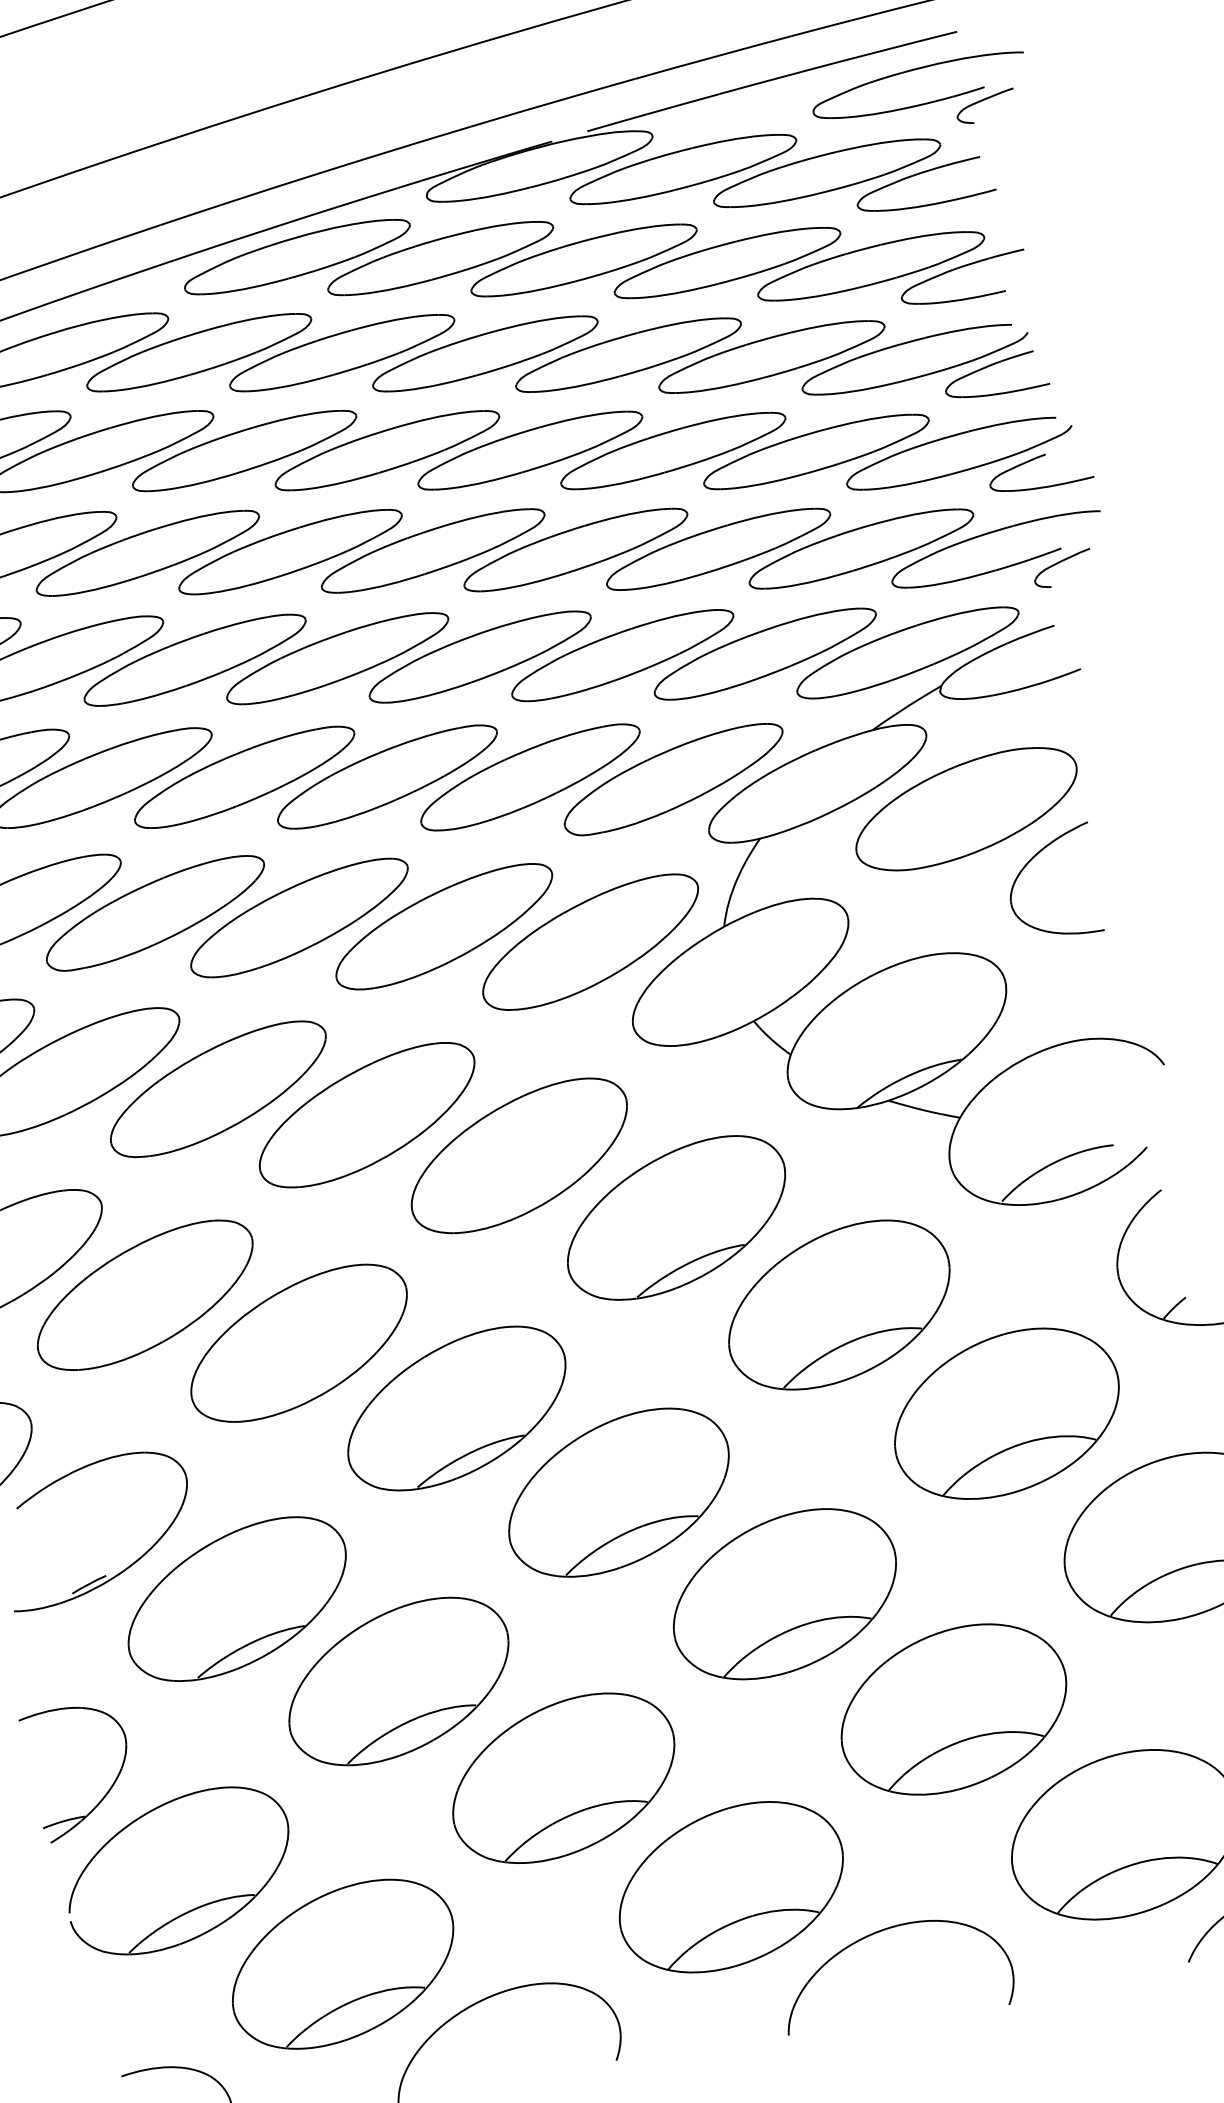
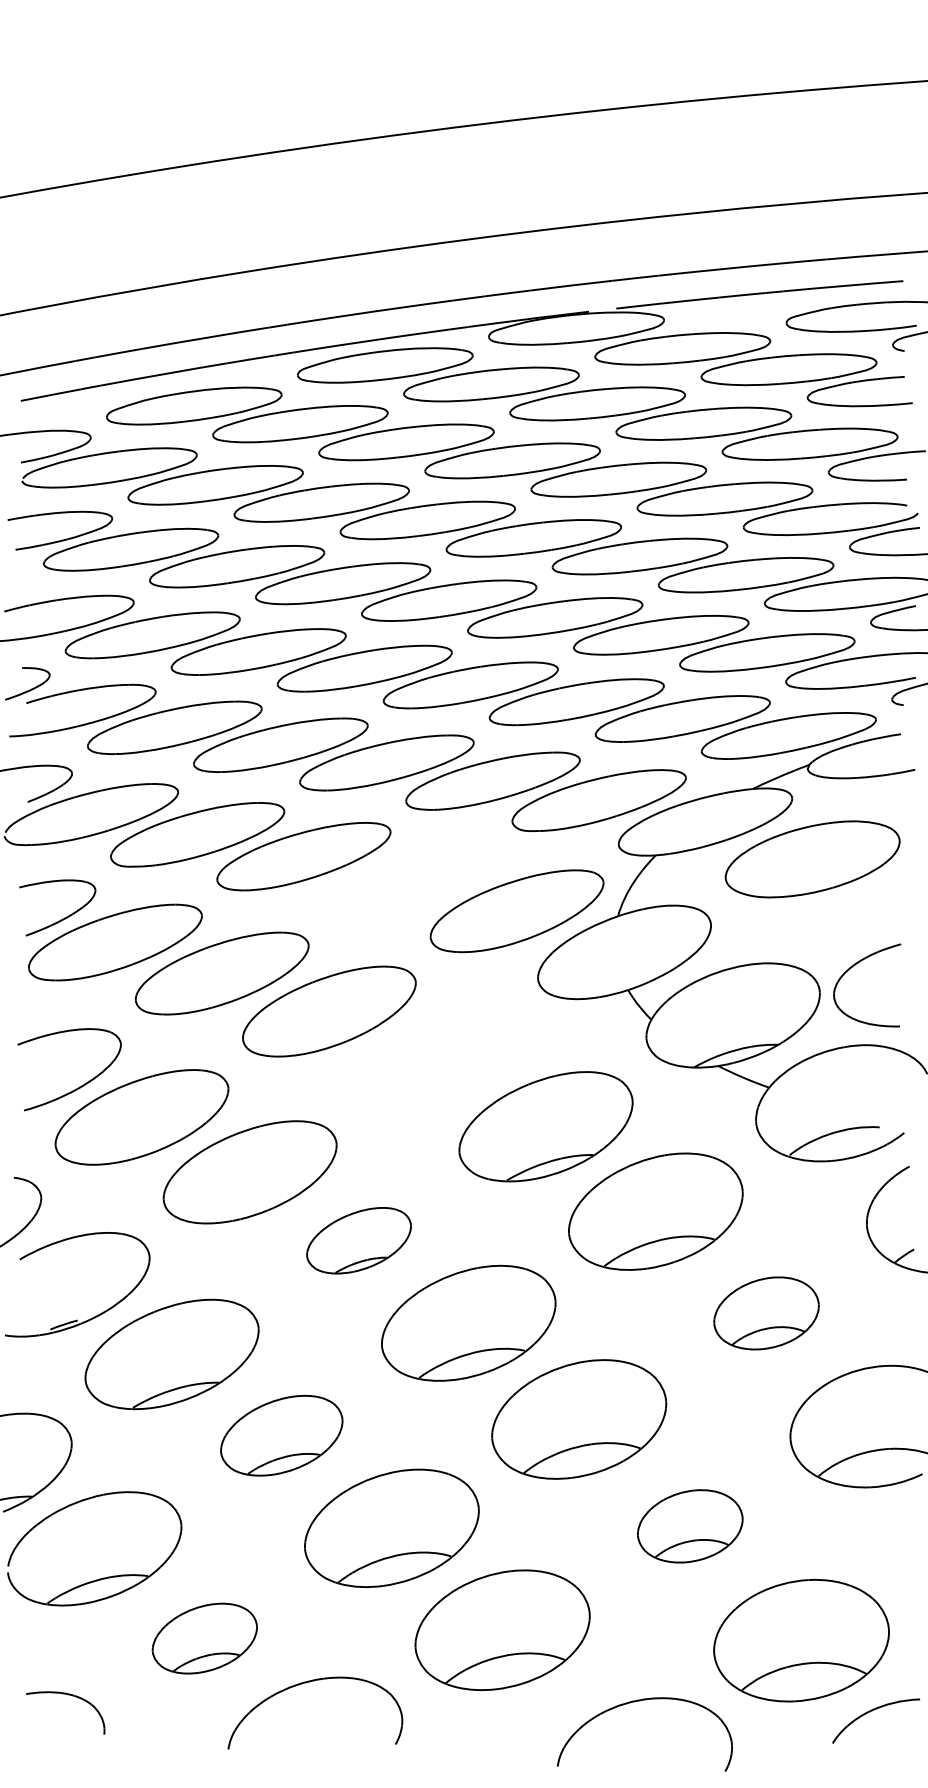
part: (1031, 861) -> (854, 966), moved
part: (444, 925) -> (410, 880), removed
part: (518, 1155) -> (436, 1060), removed
part: (456, 1408) -> (358, 1240), size x0.6
part: (1006, 1414) -> (766, 1313), size x0.6
part: (398, 1681) -> (281, 1435), size x0.7
part: (954, 1709) -> (690, 1526), size x0.6
part: (882, 1932) -> (640, 1701), moved
part: (342, 1964) -> (204, 1638), size x0.6

